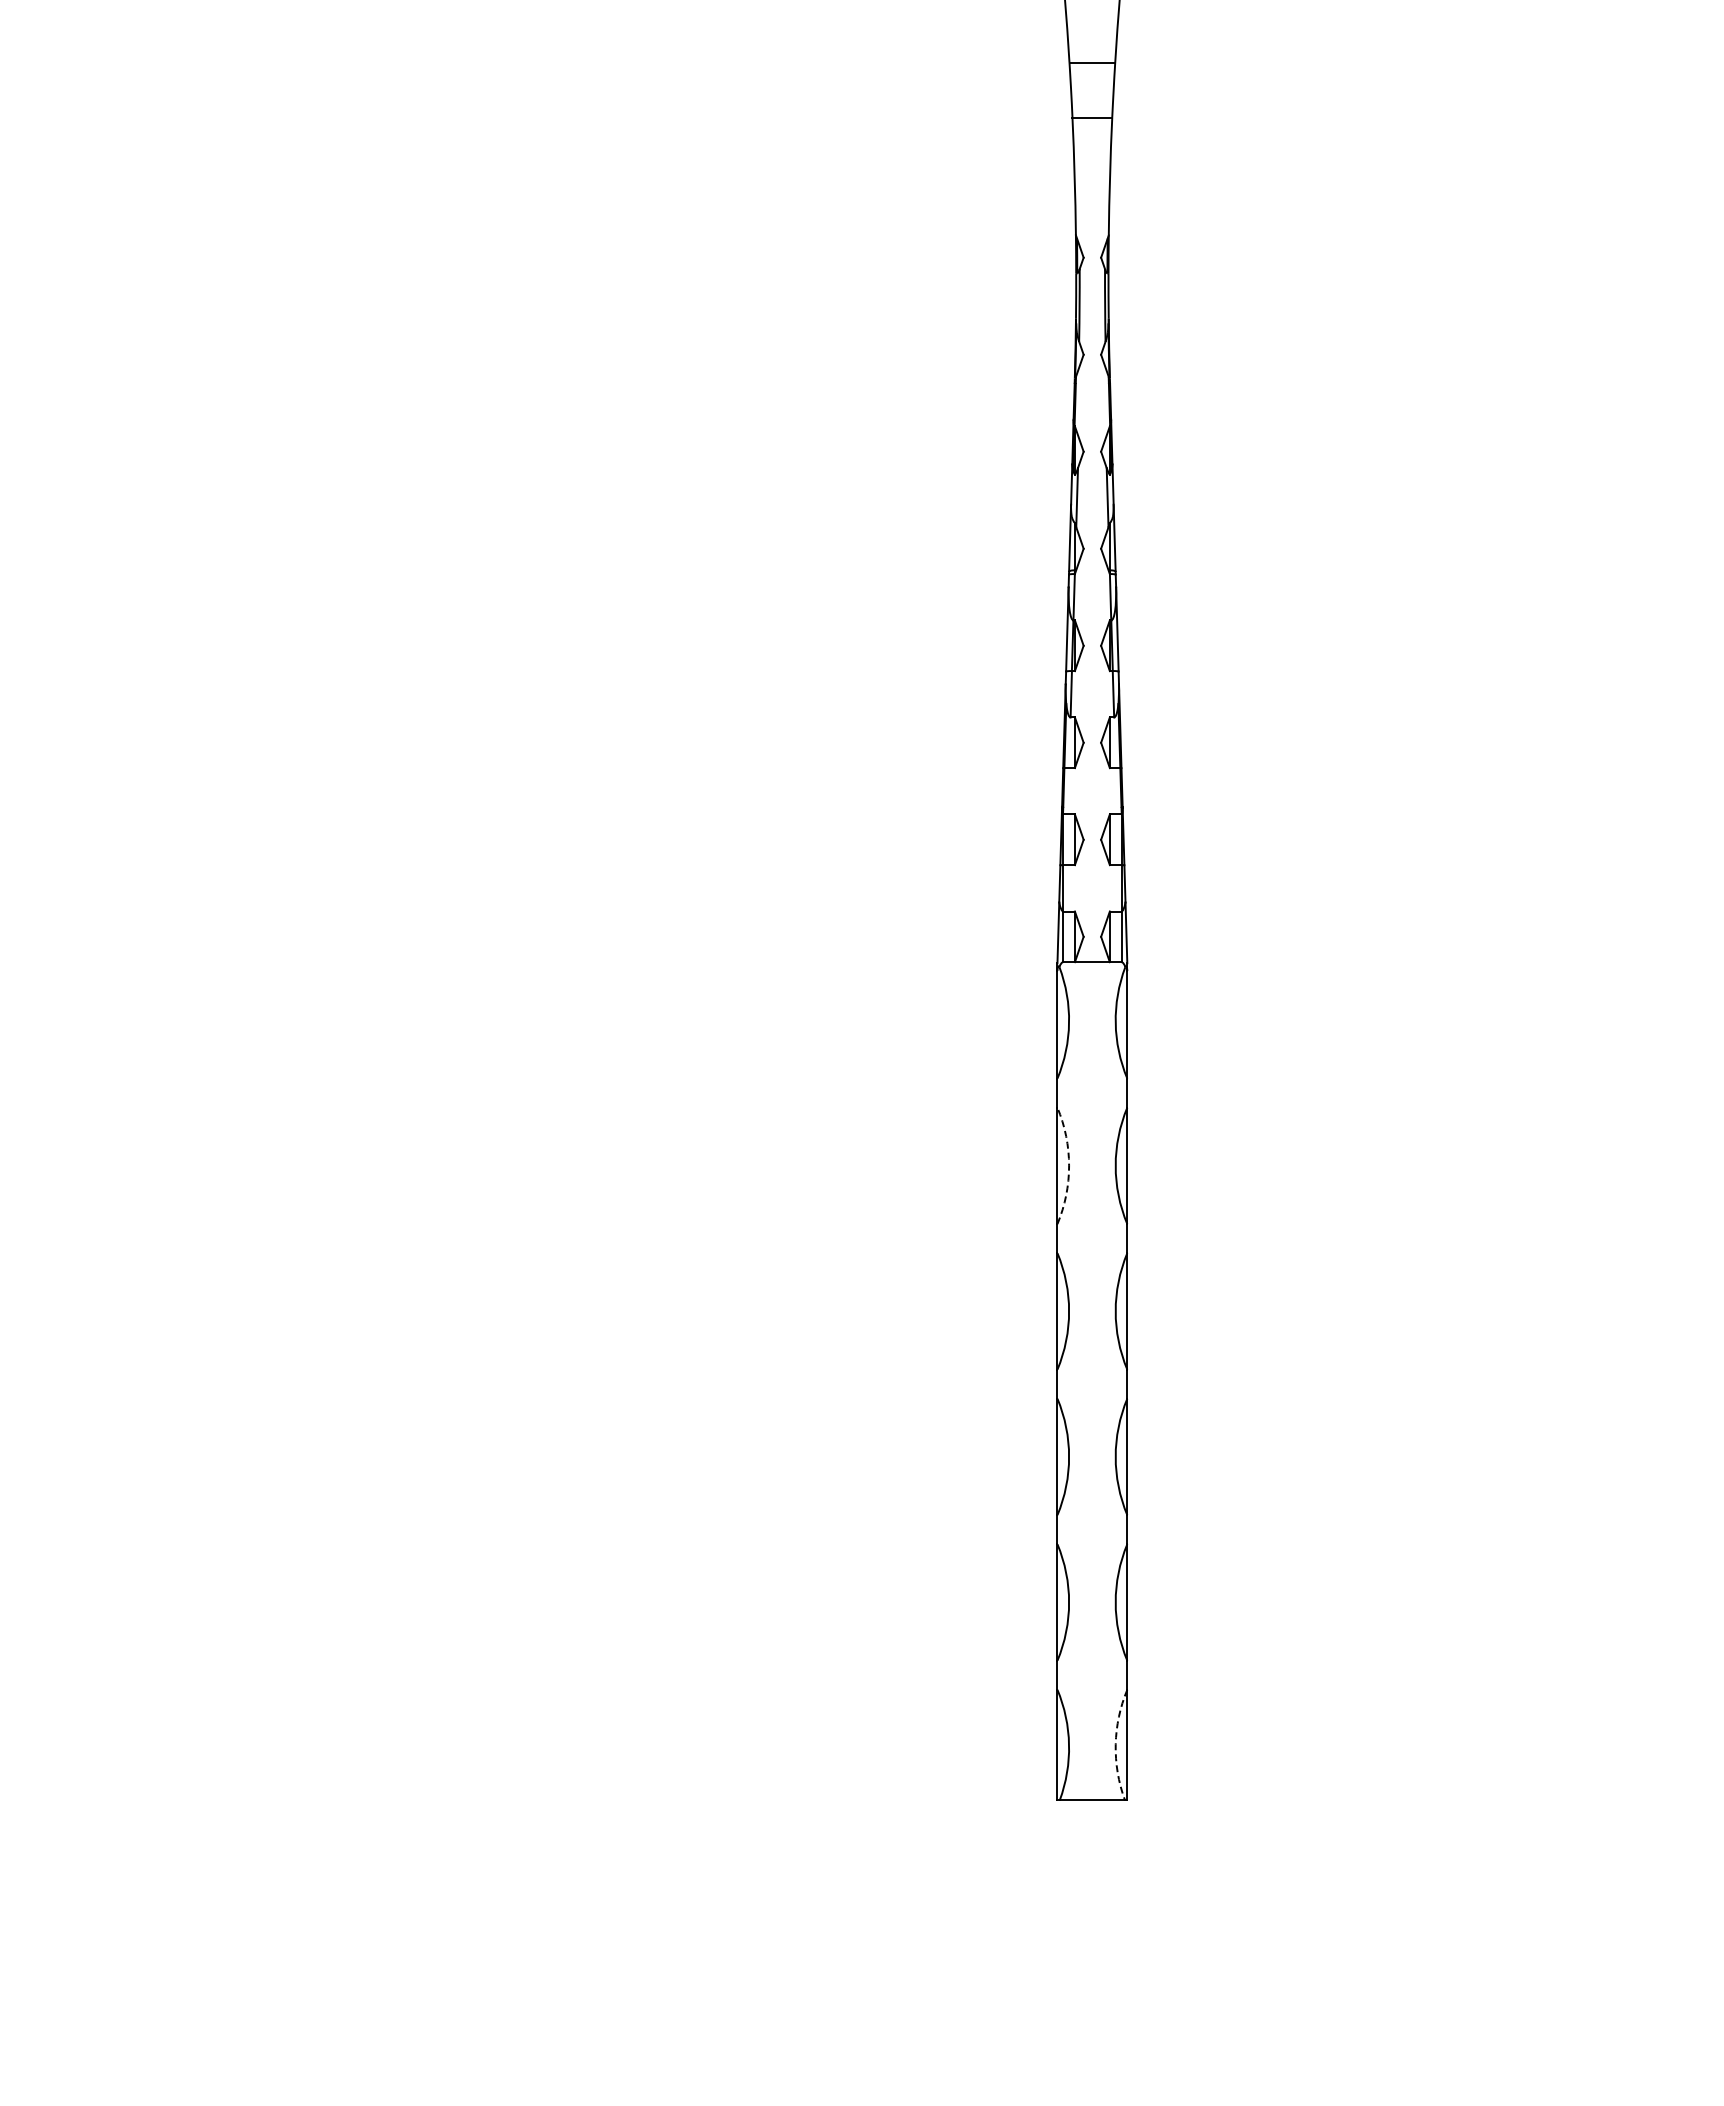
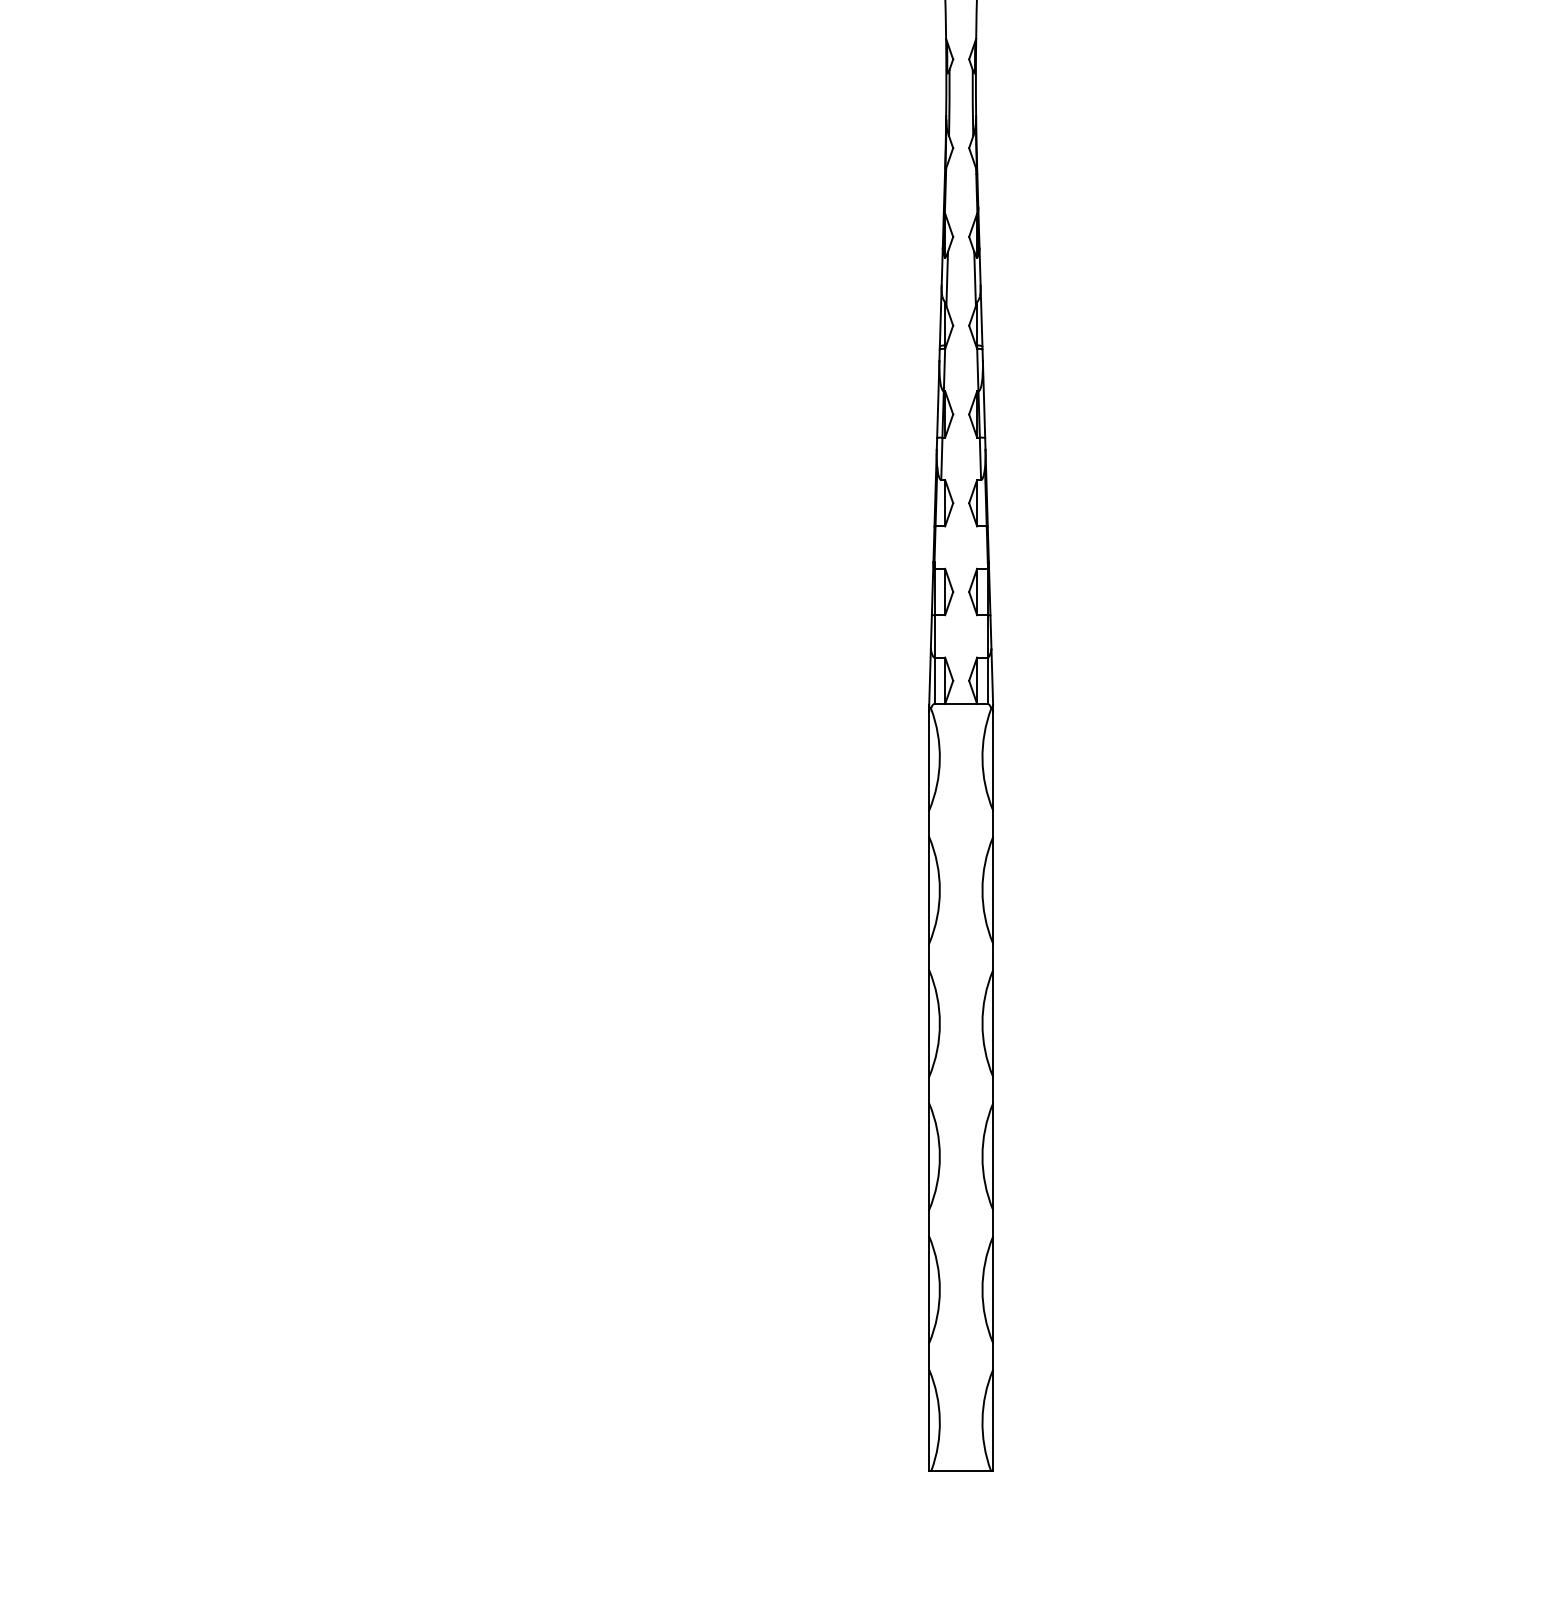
arc: (1069, 1165) -> (940, 890), dashed -> solid
arc: (1115, 1744) -> (982, 1419), dashed -> solid

